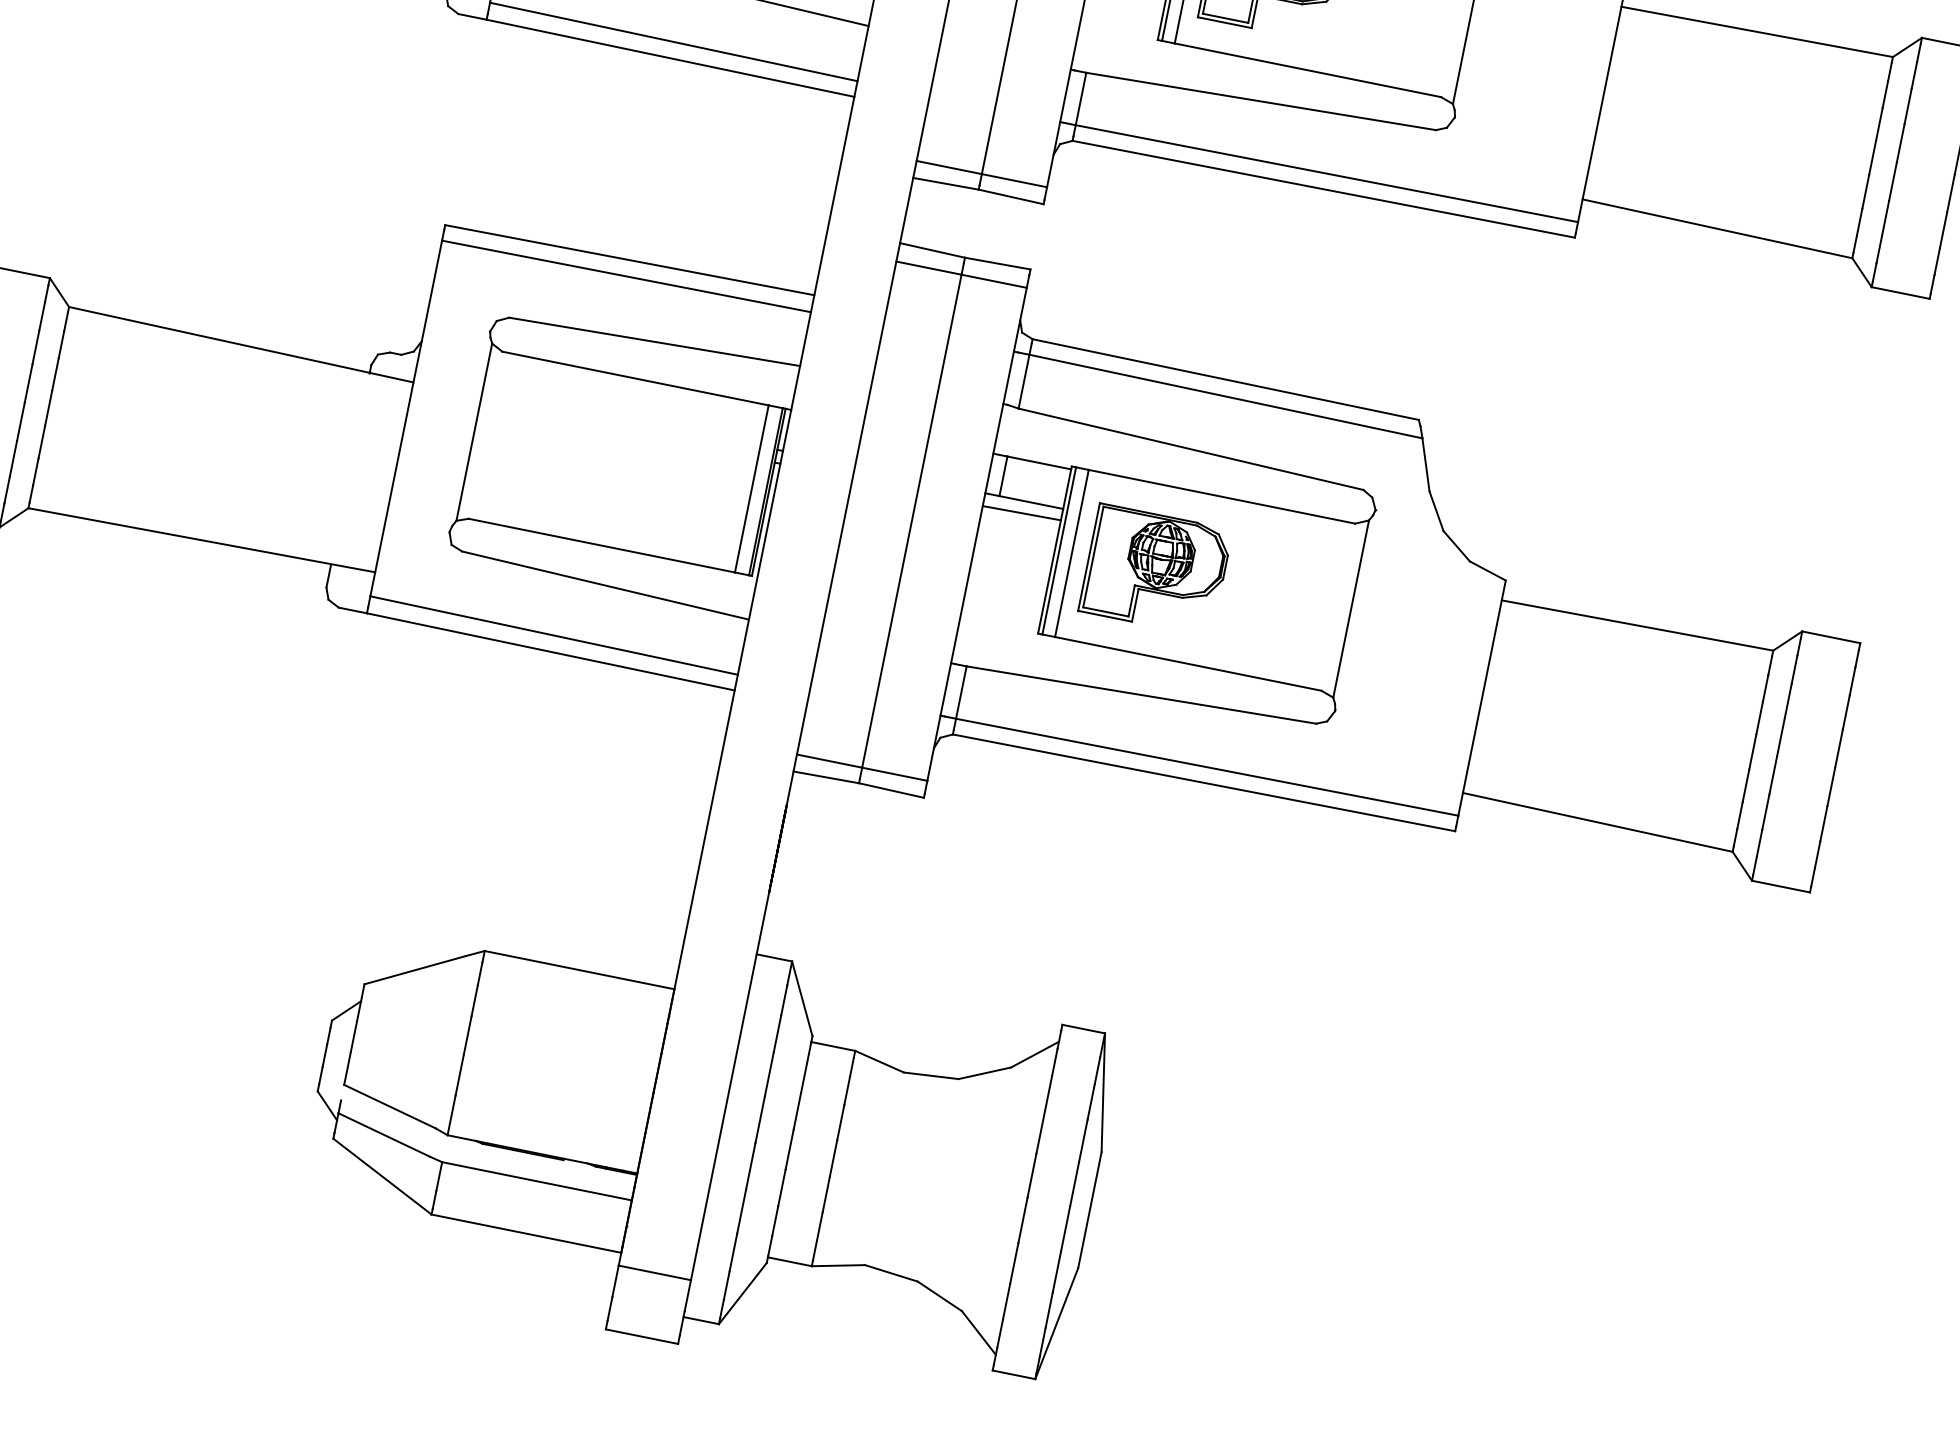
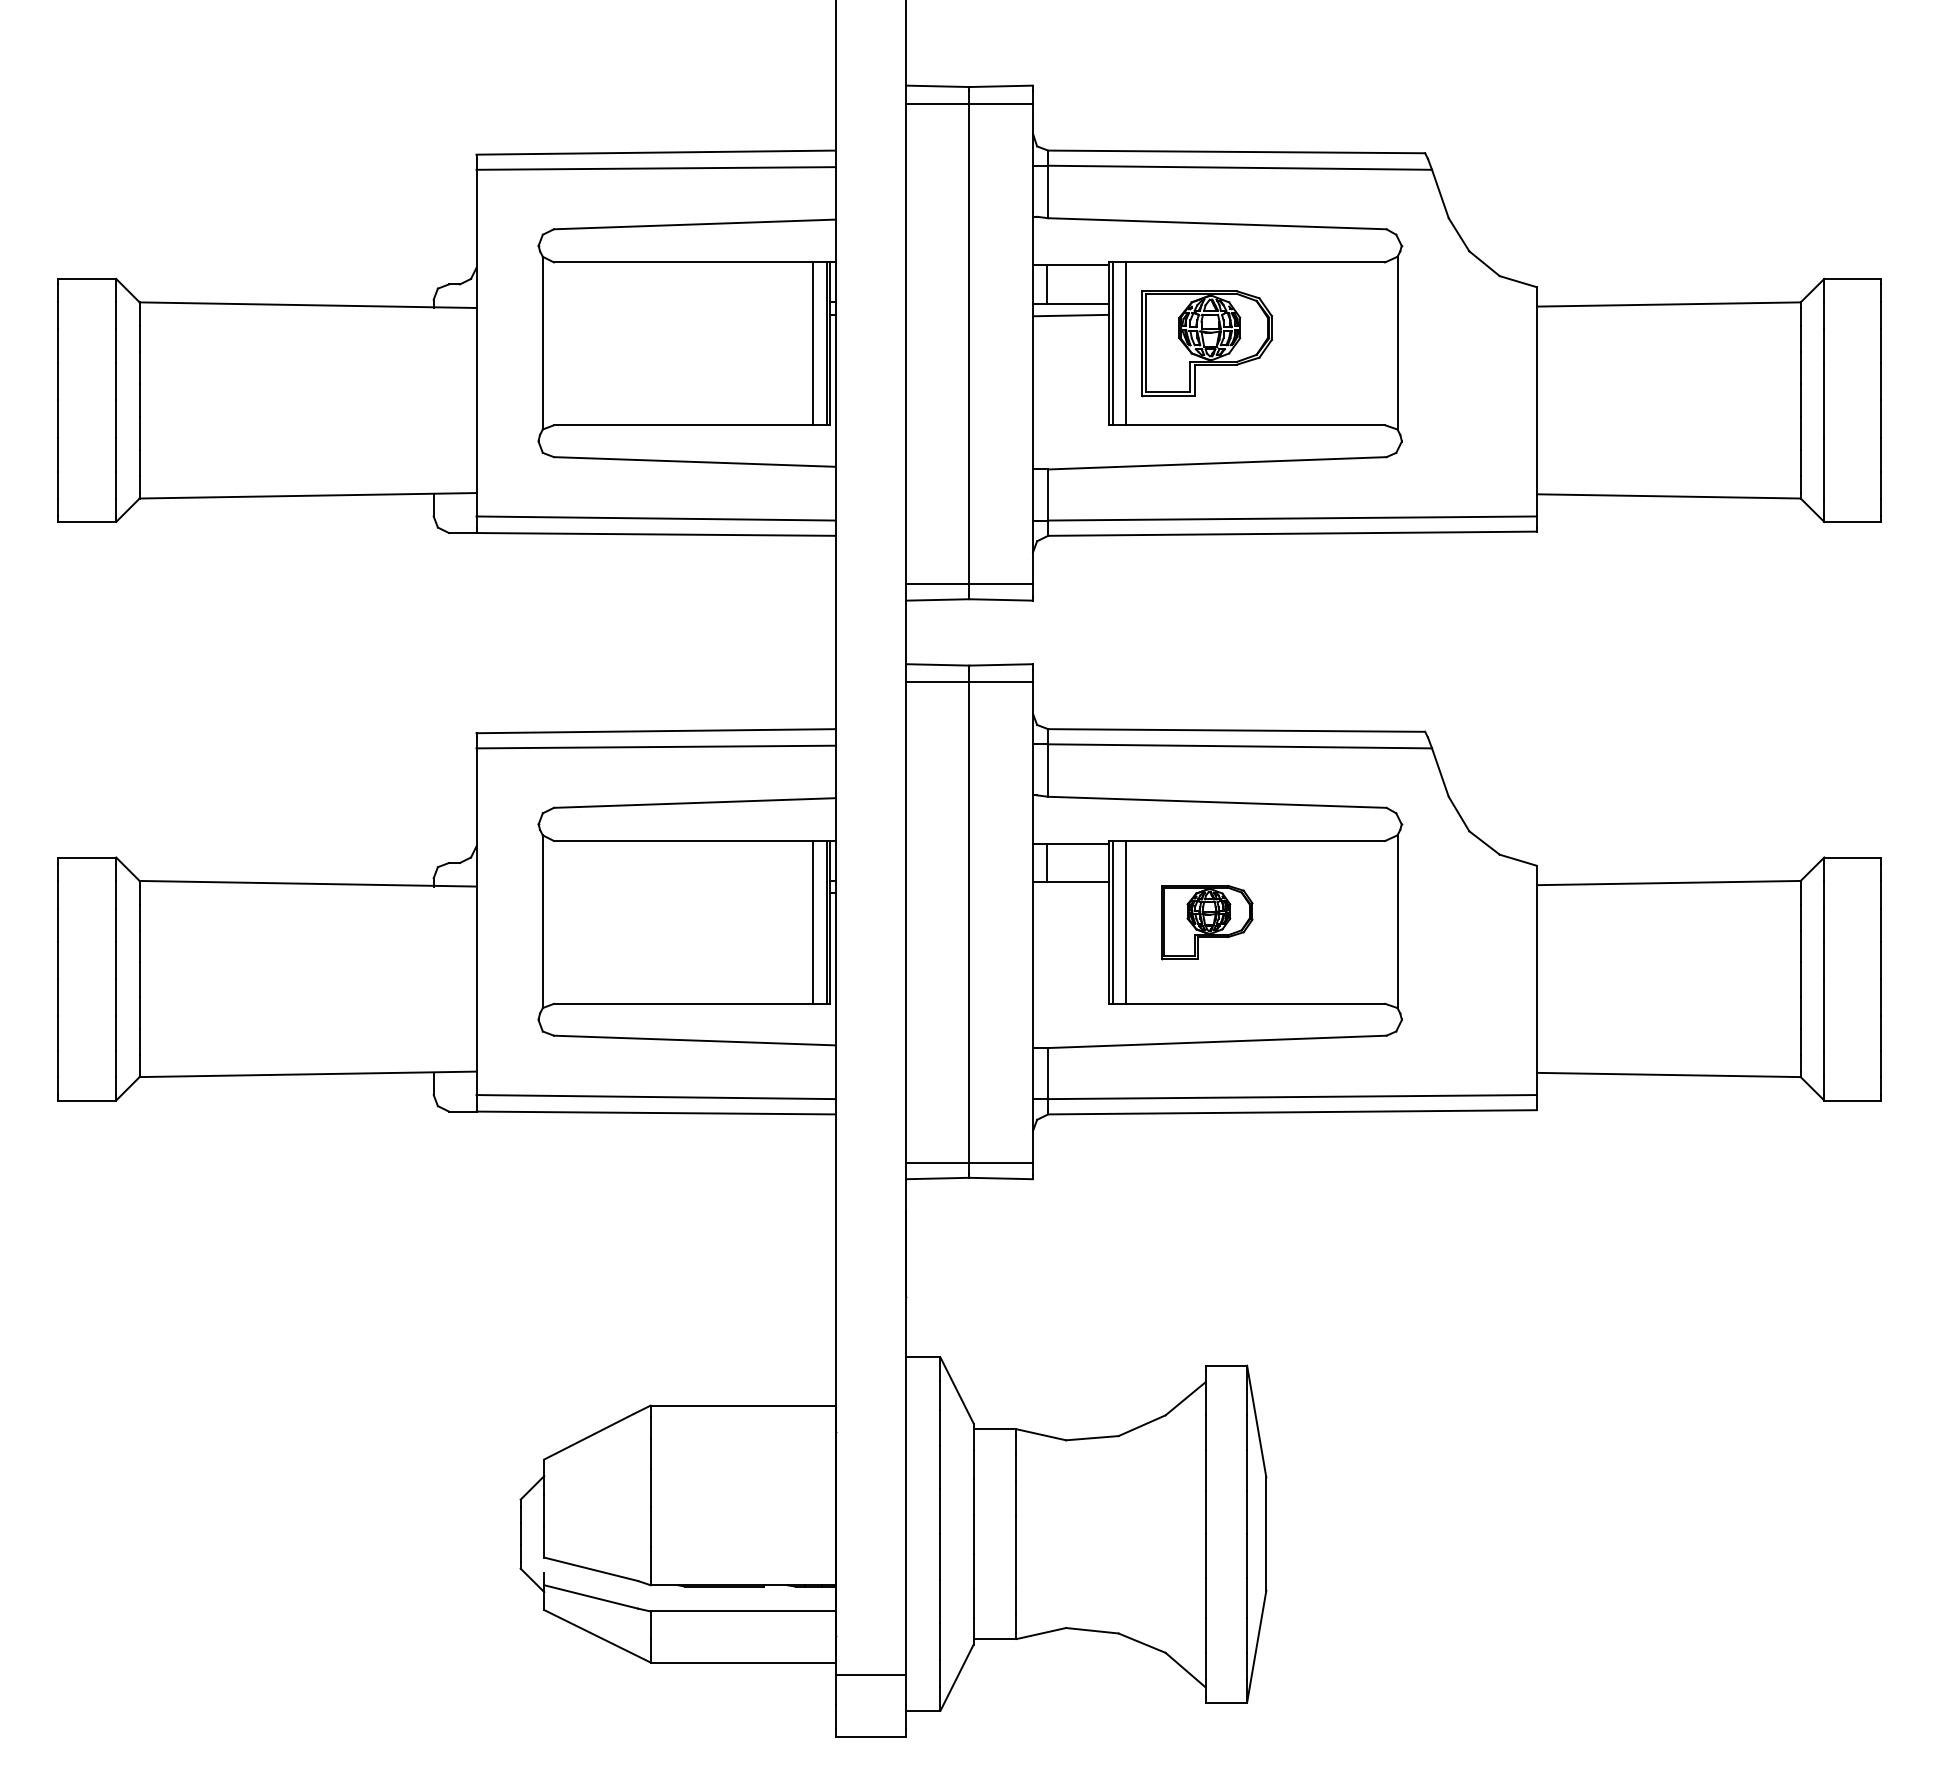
line: (1021, 512) -> (1070, 893), removed
part: (1155, 570) -> (1206, 922), size x0.7

